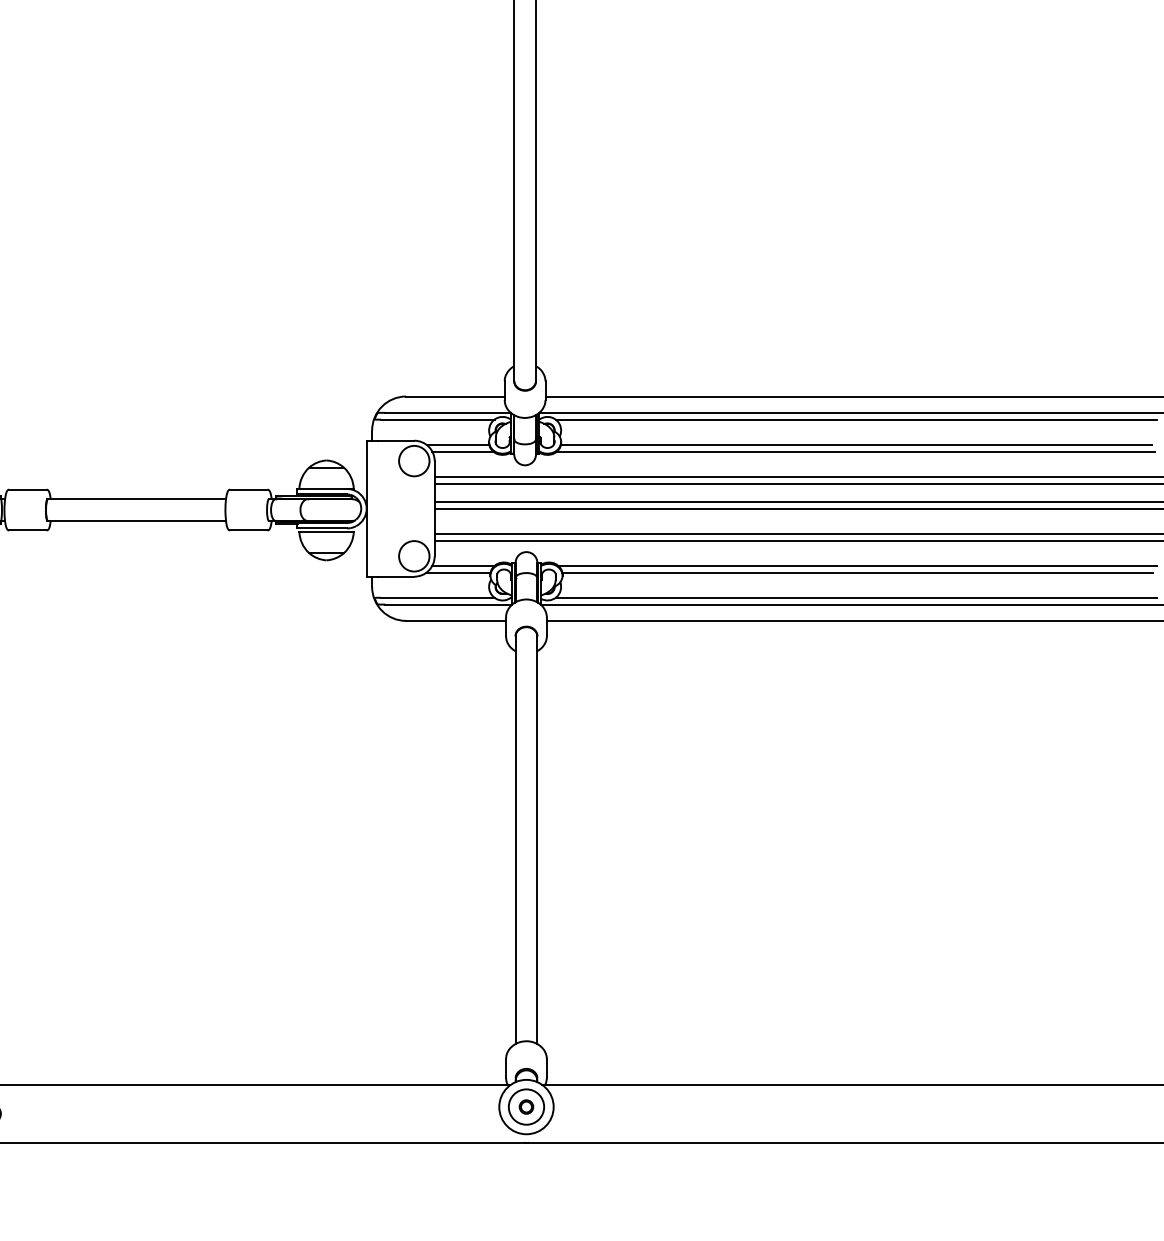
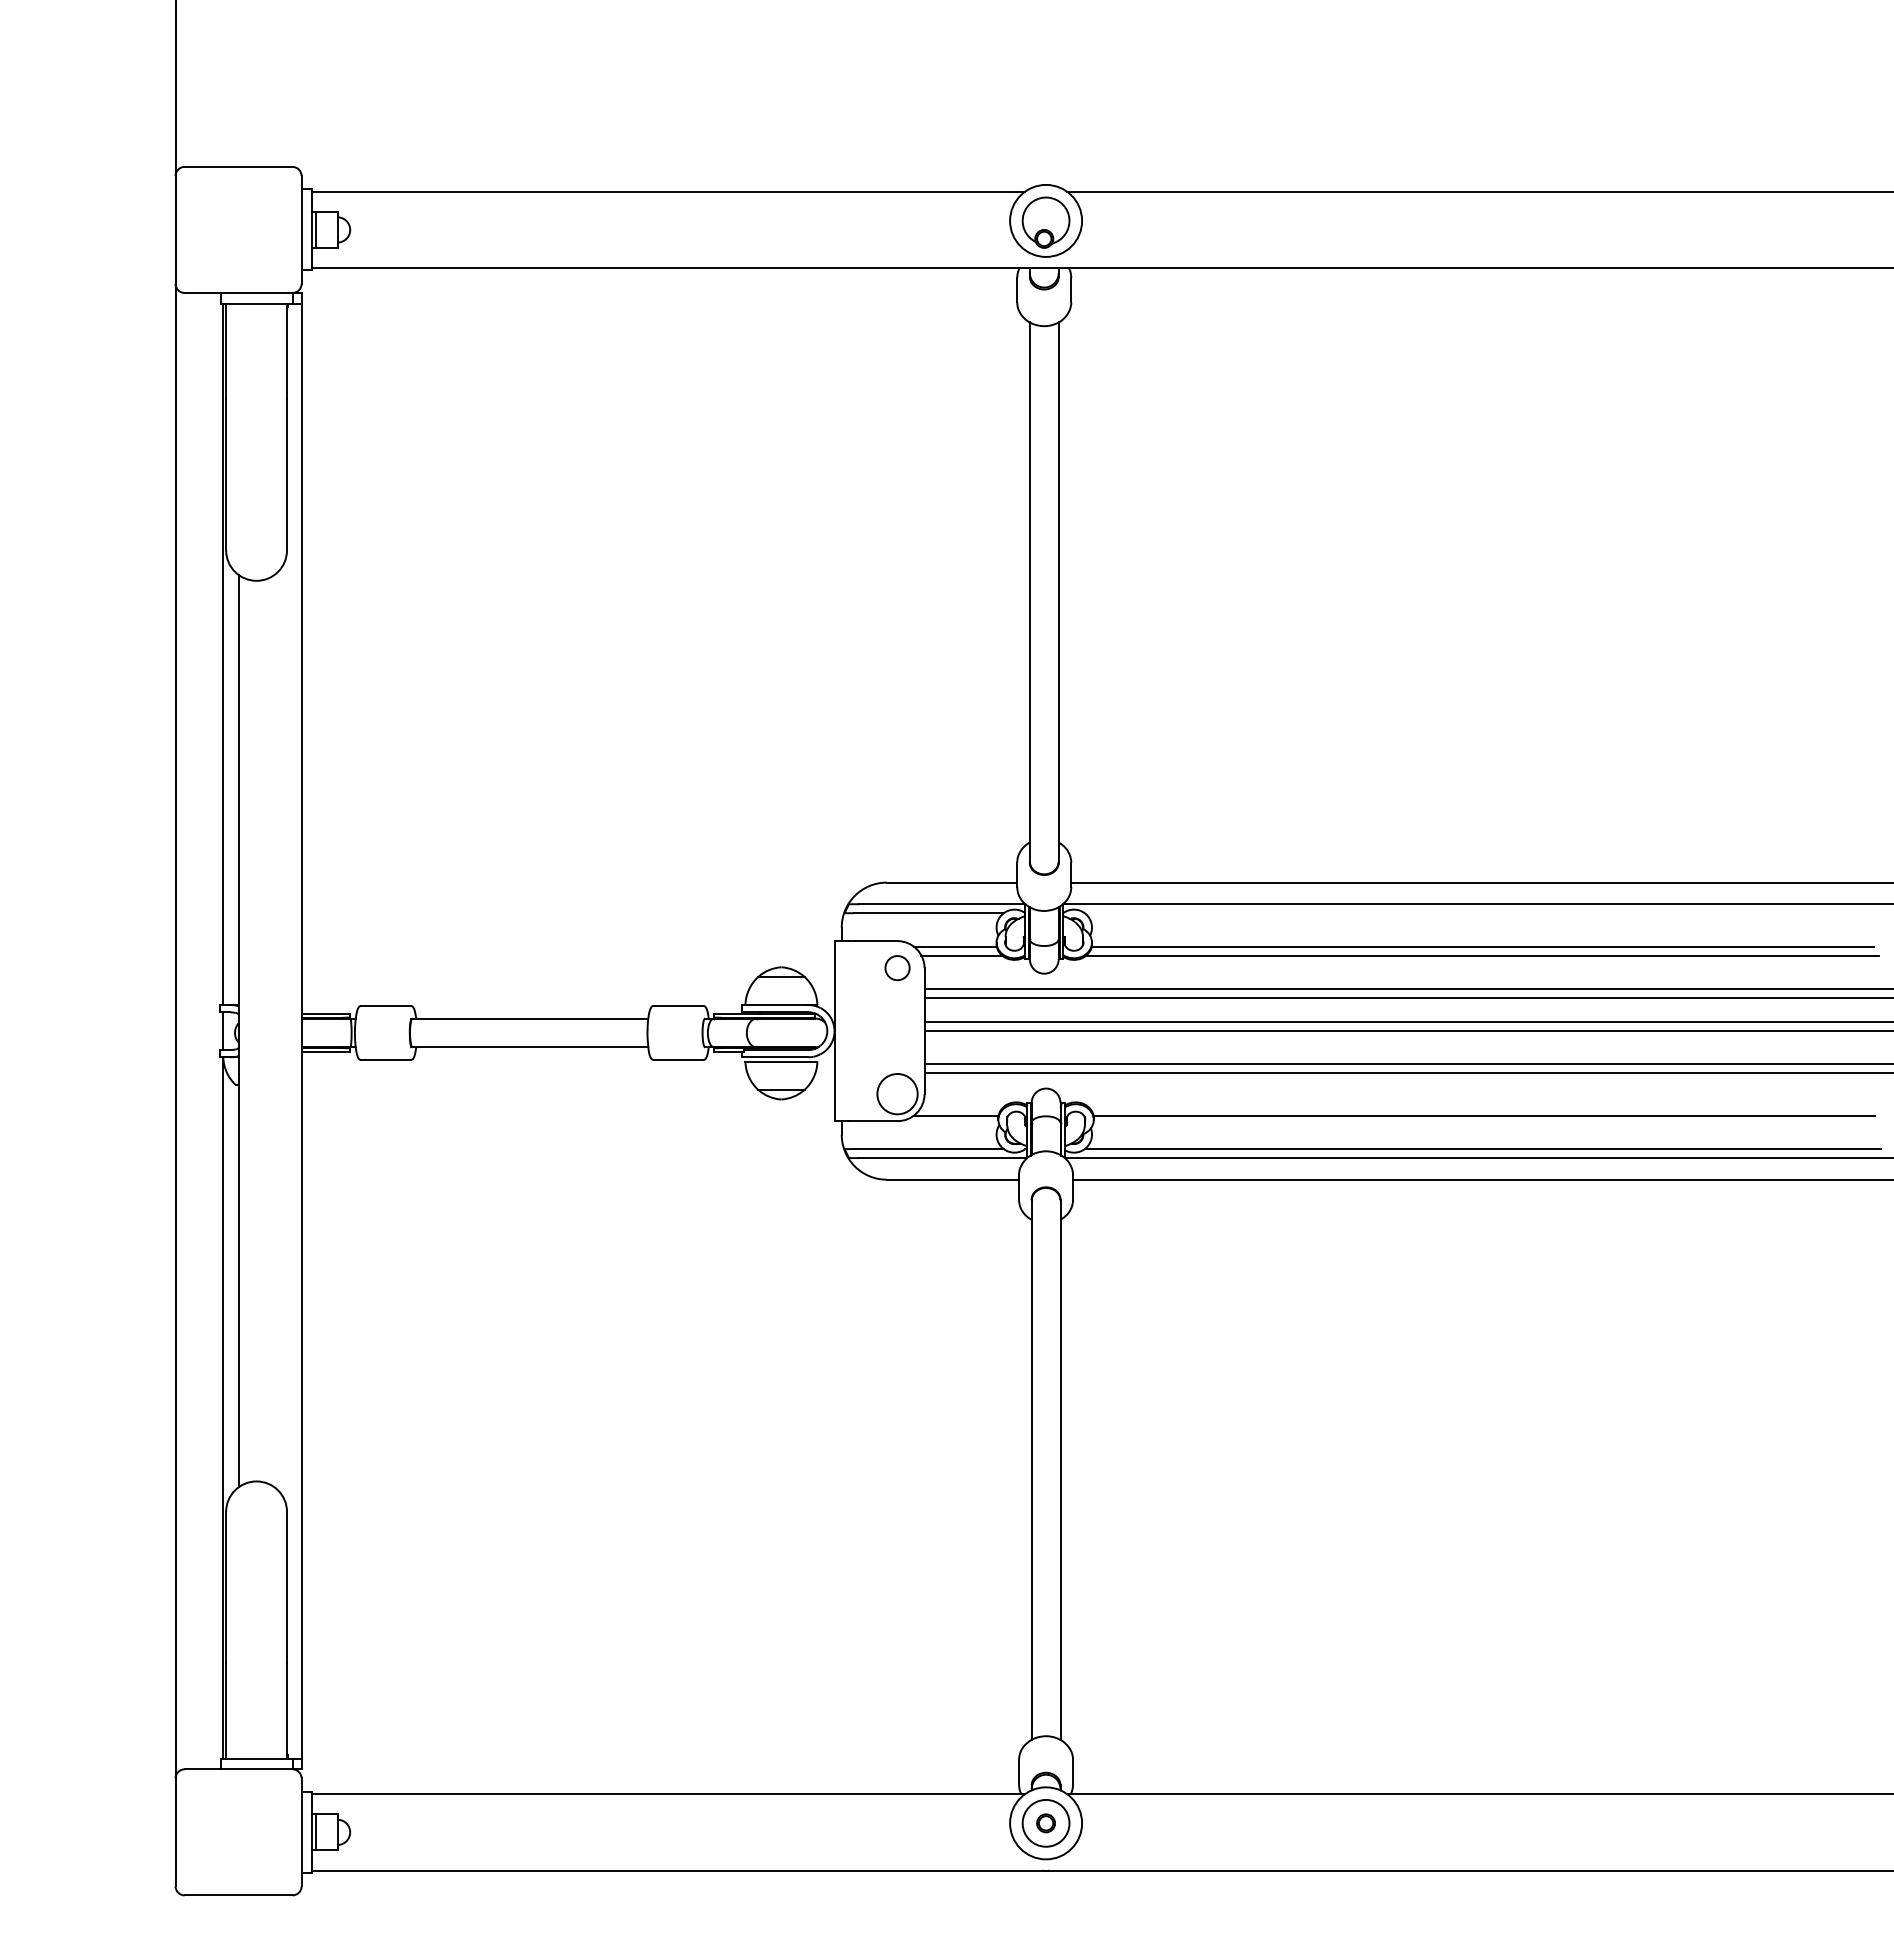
line: (856, 419) -> (1482, 913), removed
circle: (414, 460) -> (897, 967), size x0.6
line: (463, 565) -> (962, 1106), removed
line: (857, 565) -> (1484, 1106), removed

